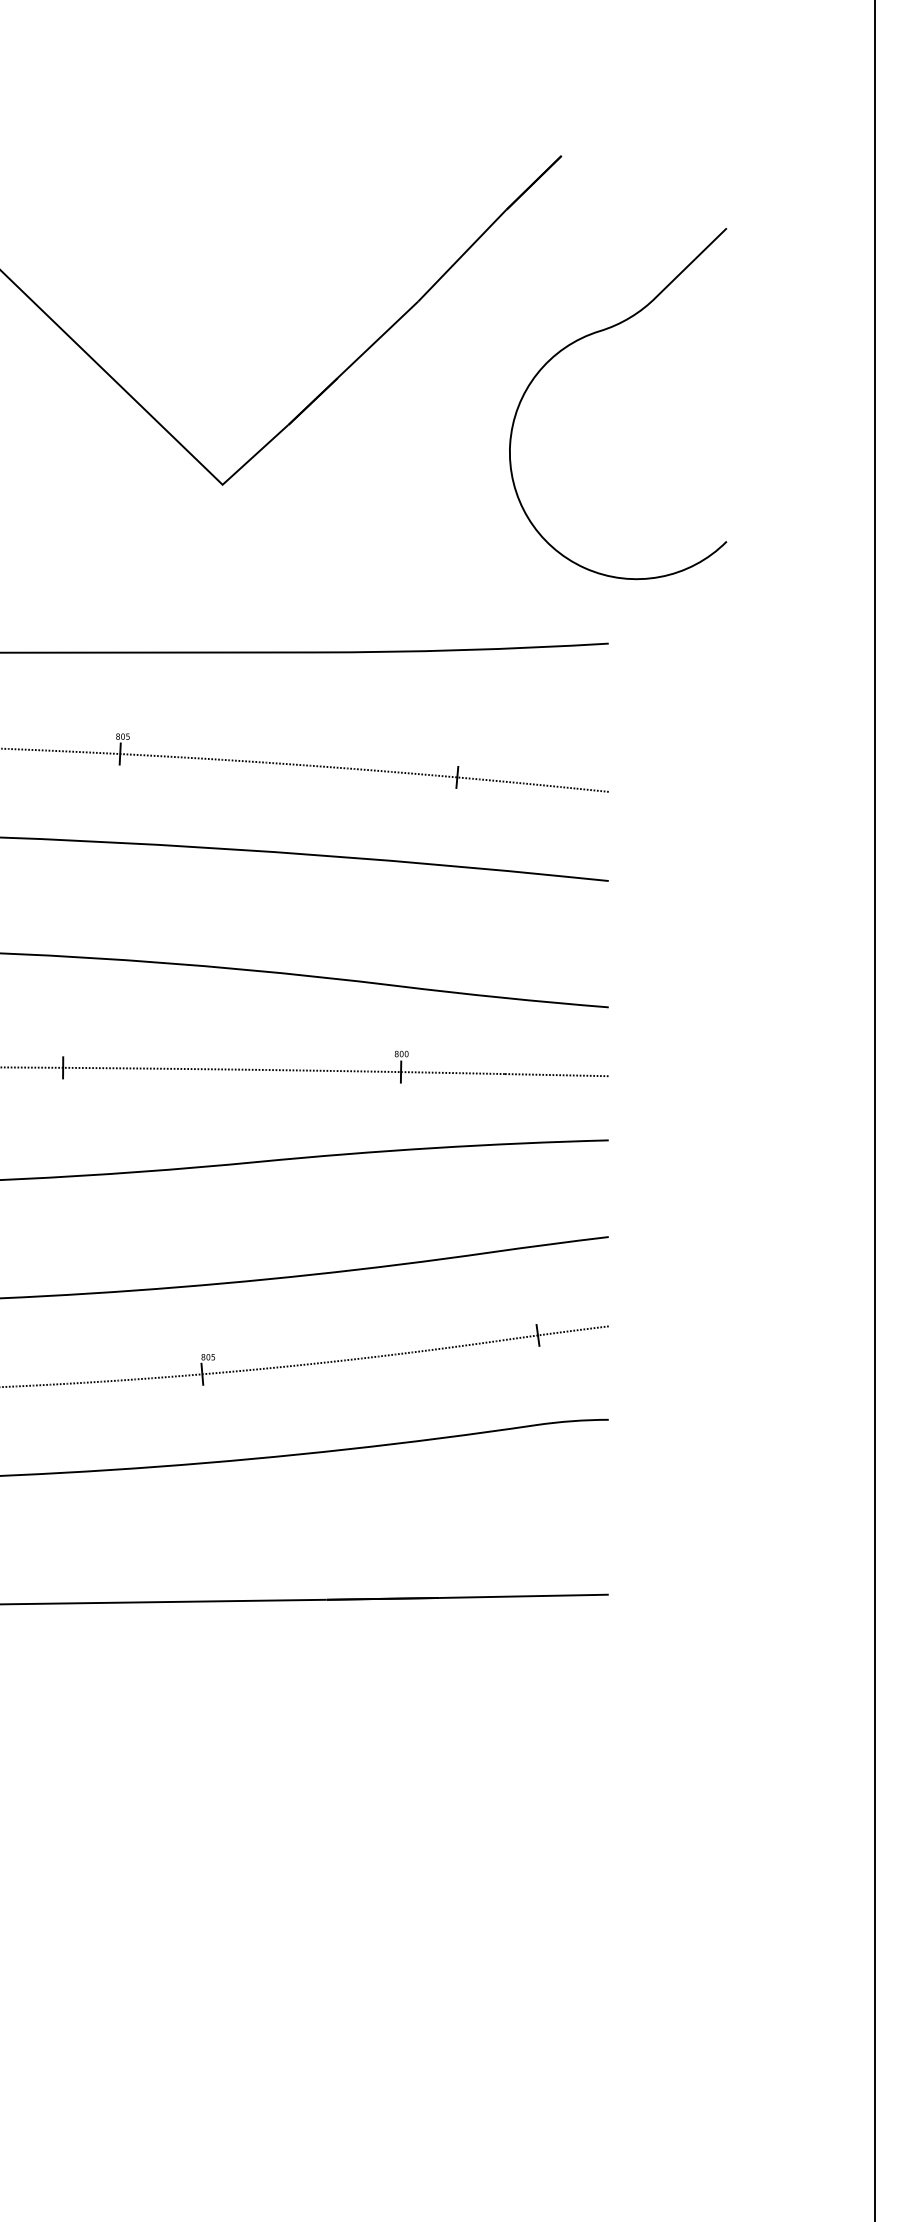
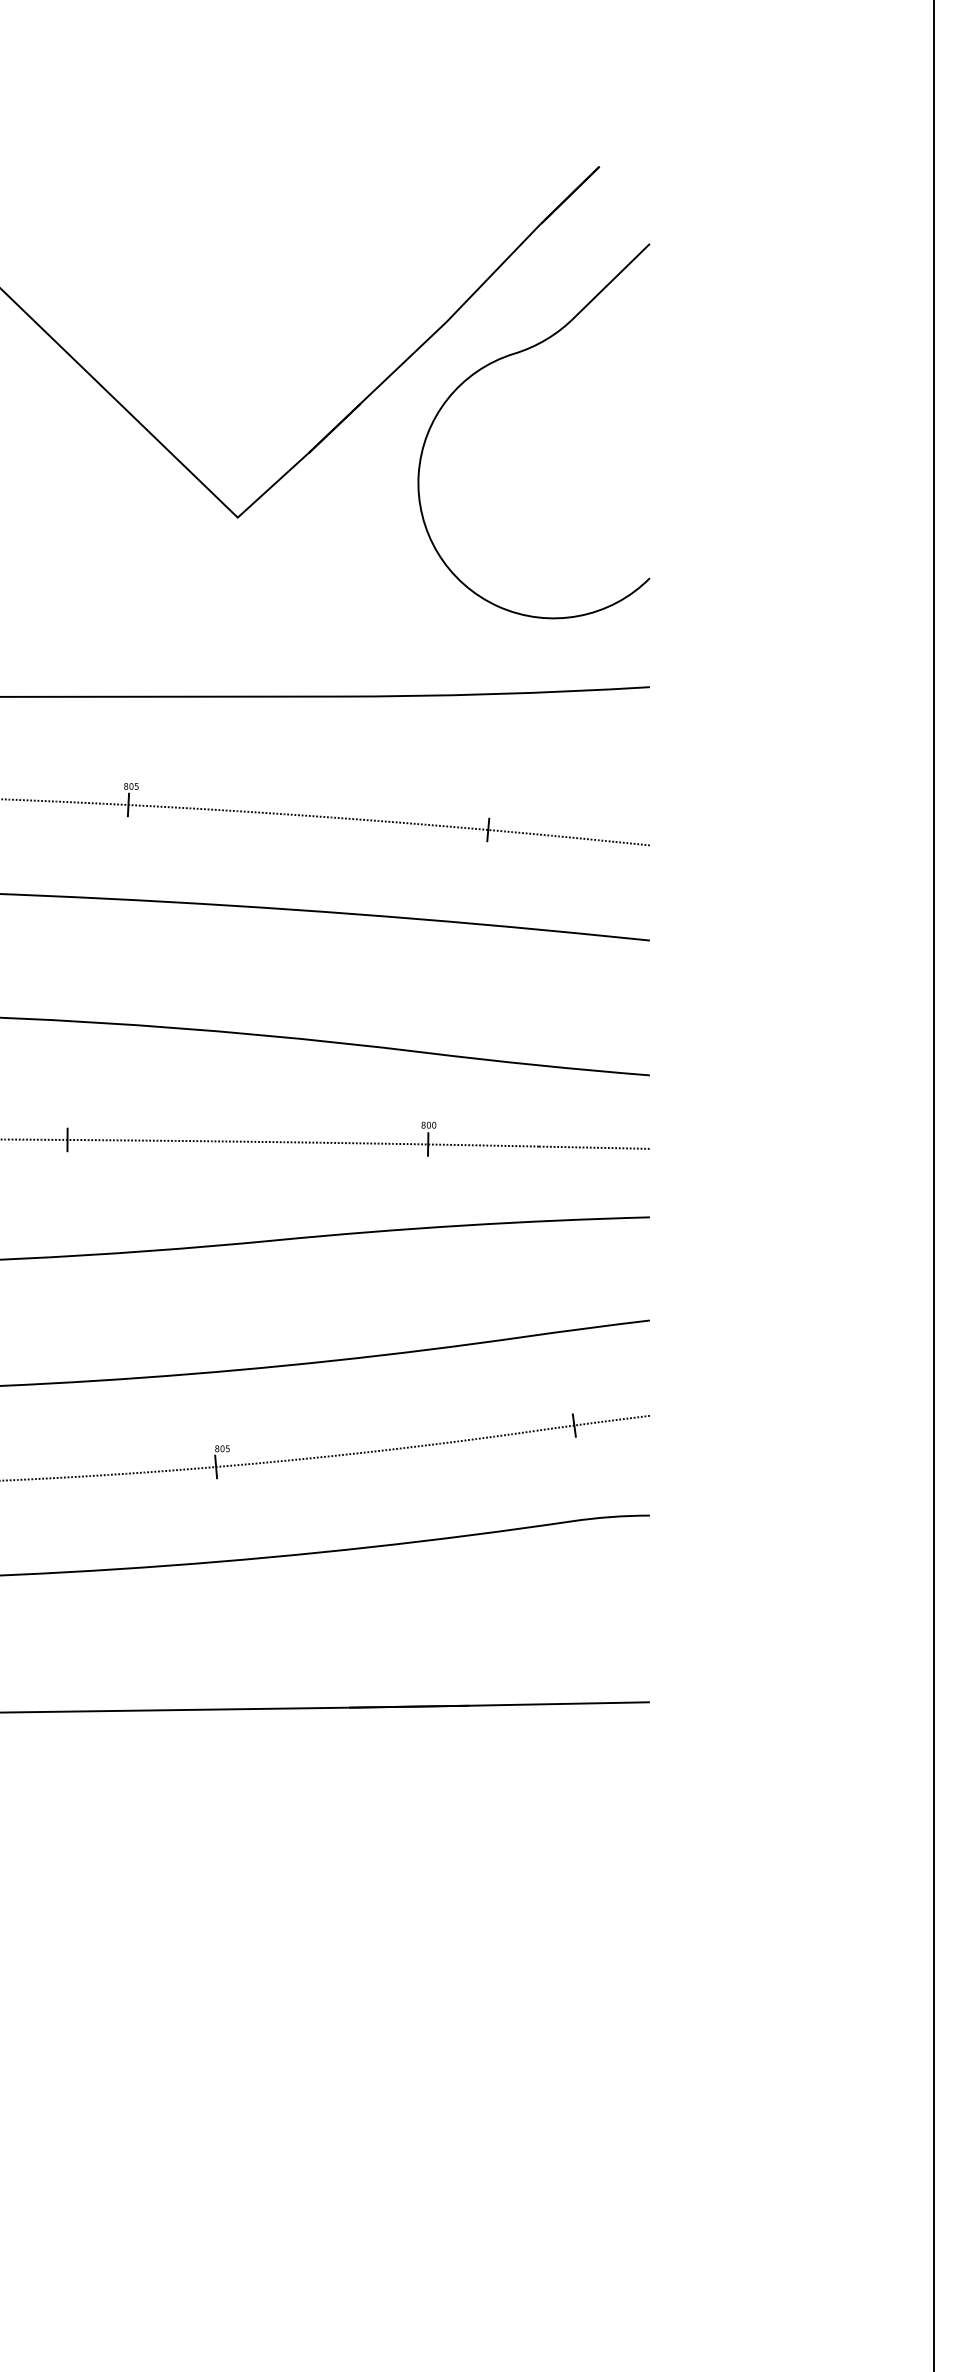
curve: (591, 335) -> (505, 358), moved

